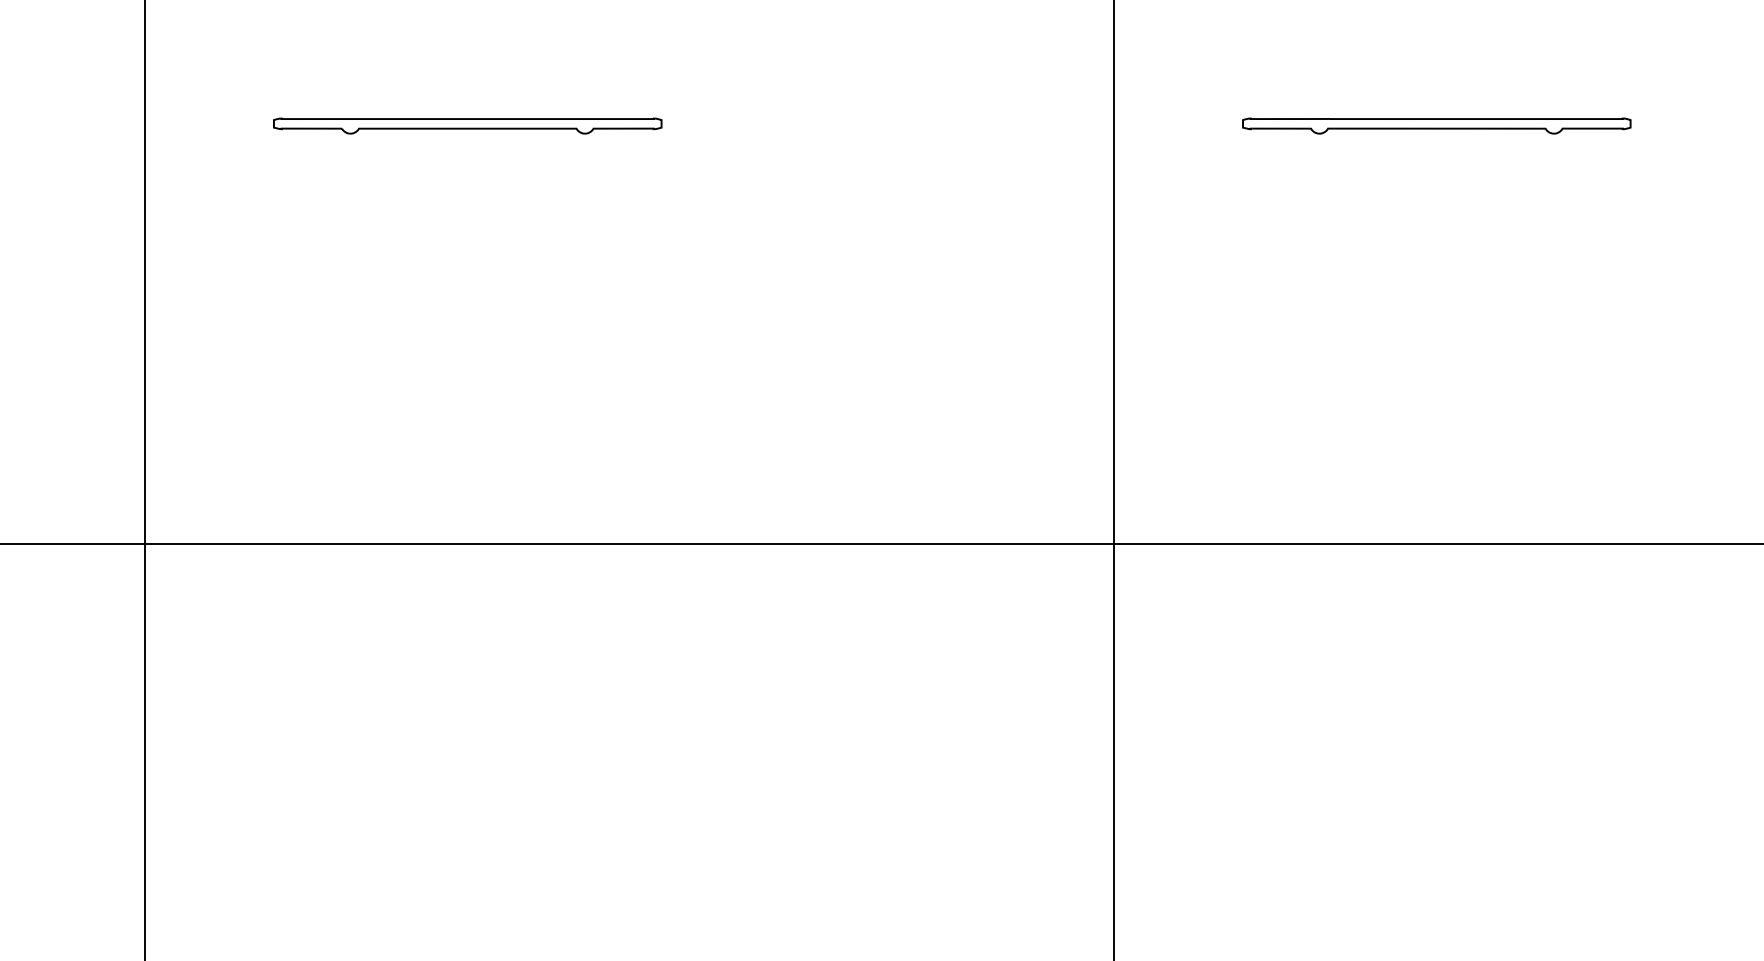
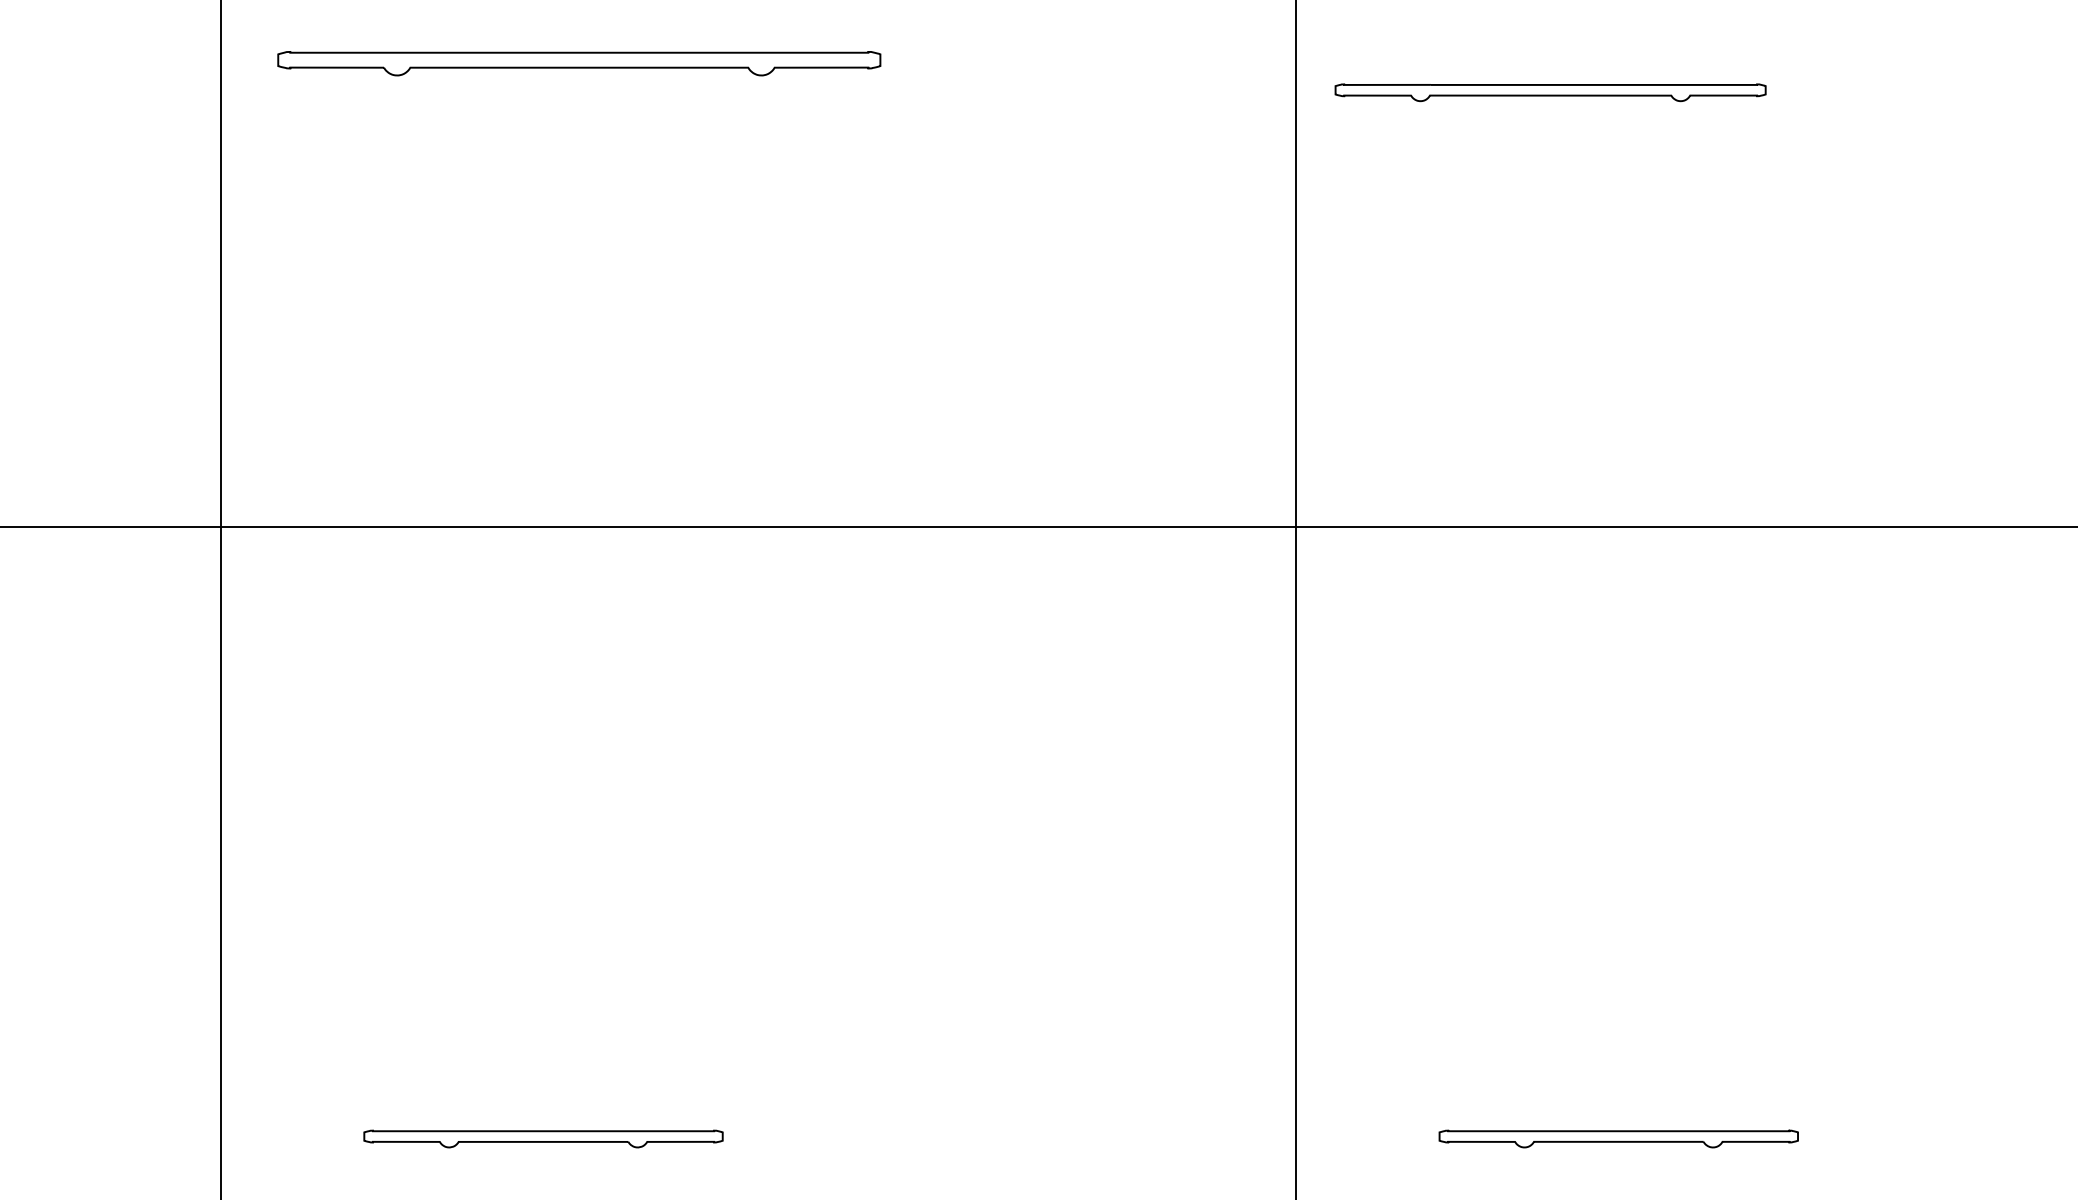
part: (467, 125) -> (579, 63), size x1.4
part: (1436, 125) -> (1550, 92), moved

